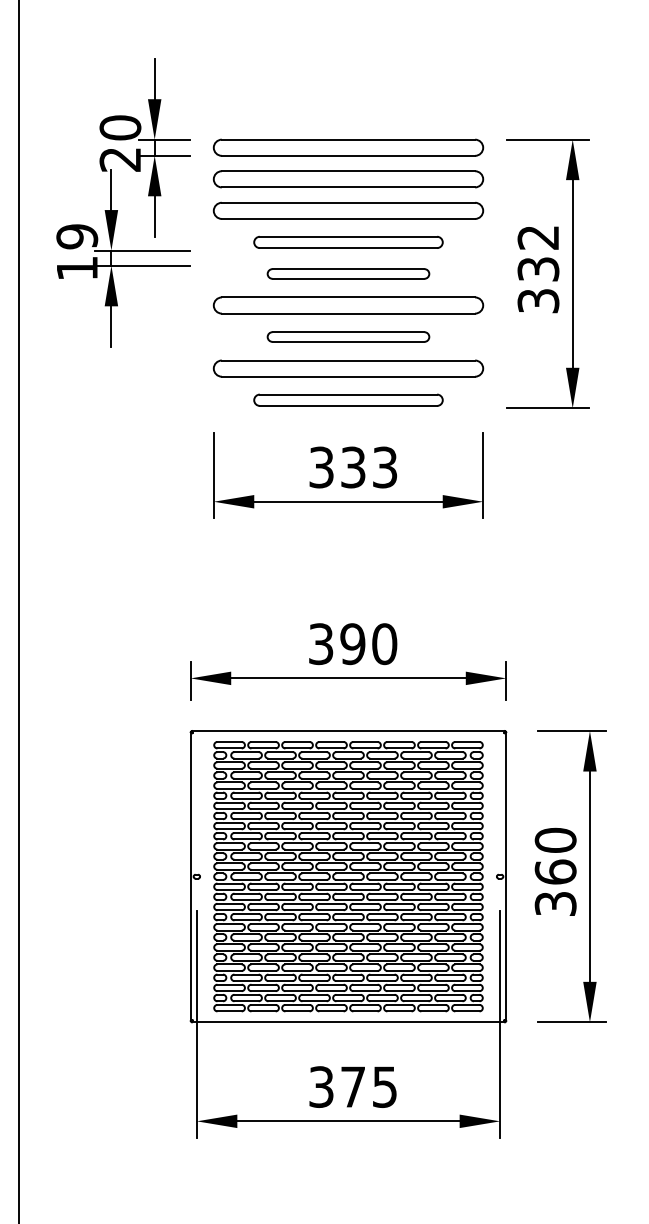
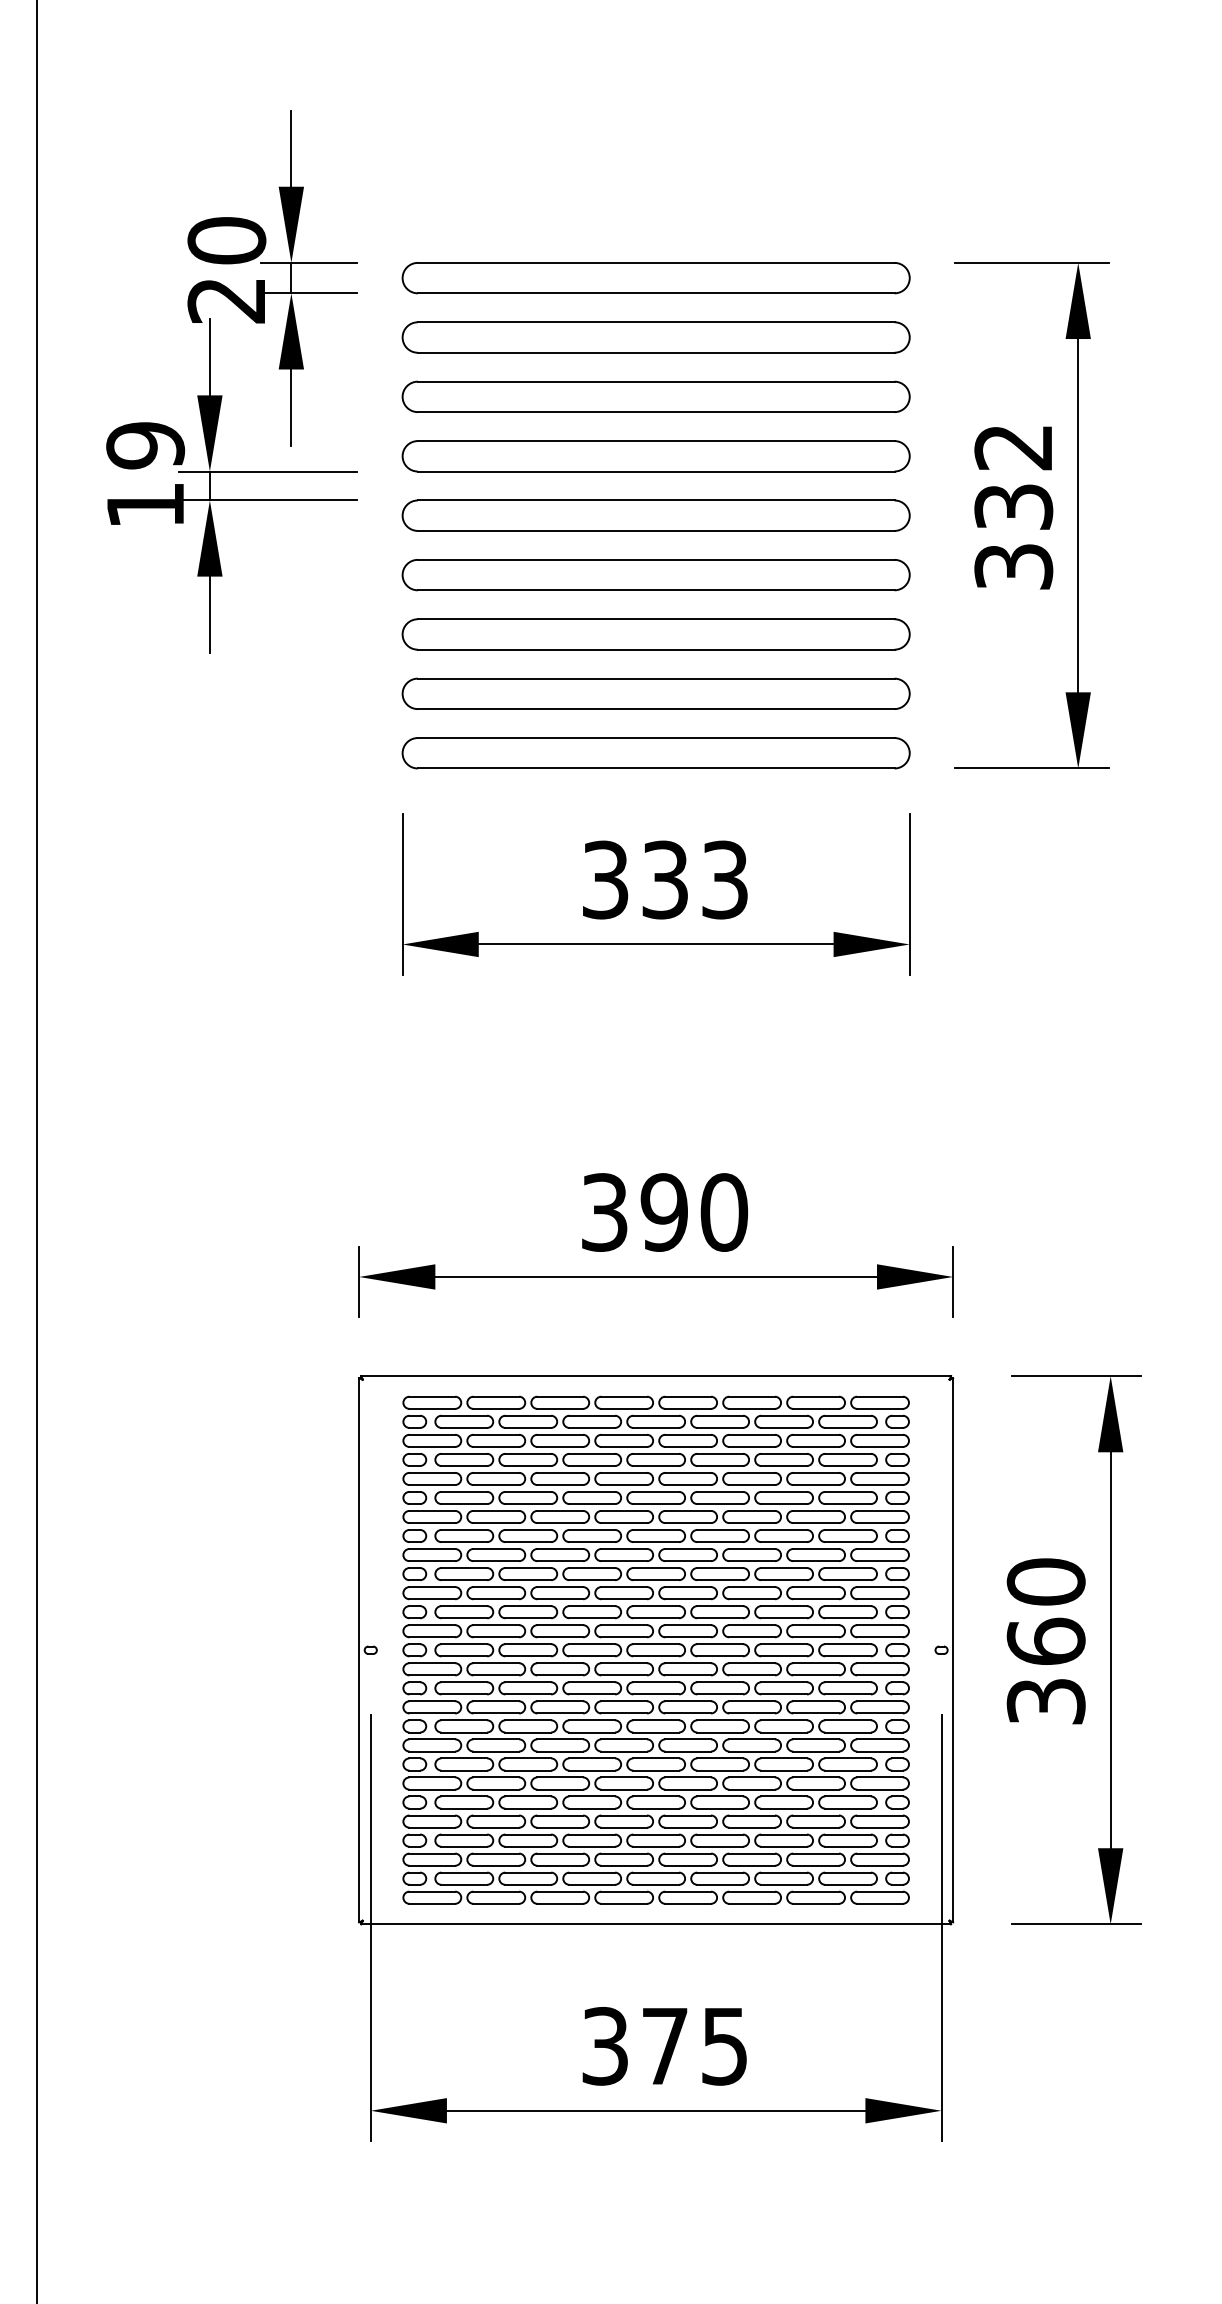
part: (348, 242) -> (656, 456), size x1.43
part: (348, 273) -> (656, 514), size x1.67
part: (348, 336) -> (656, 633), size x1.67
part: (348, 400) -> (656, 753), size x1.43

